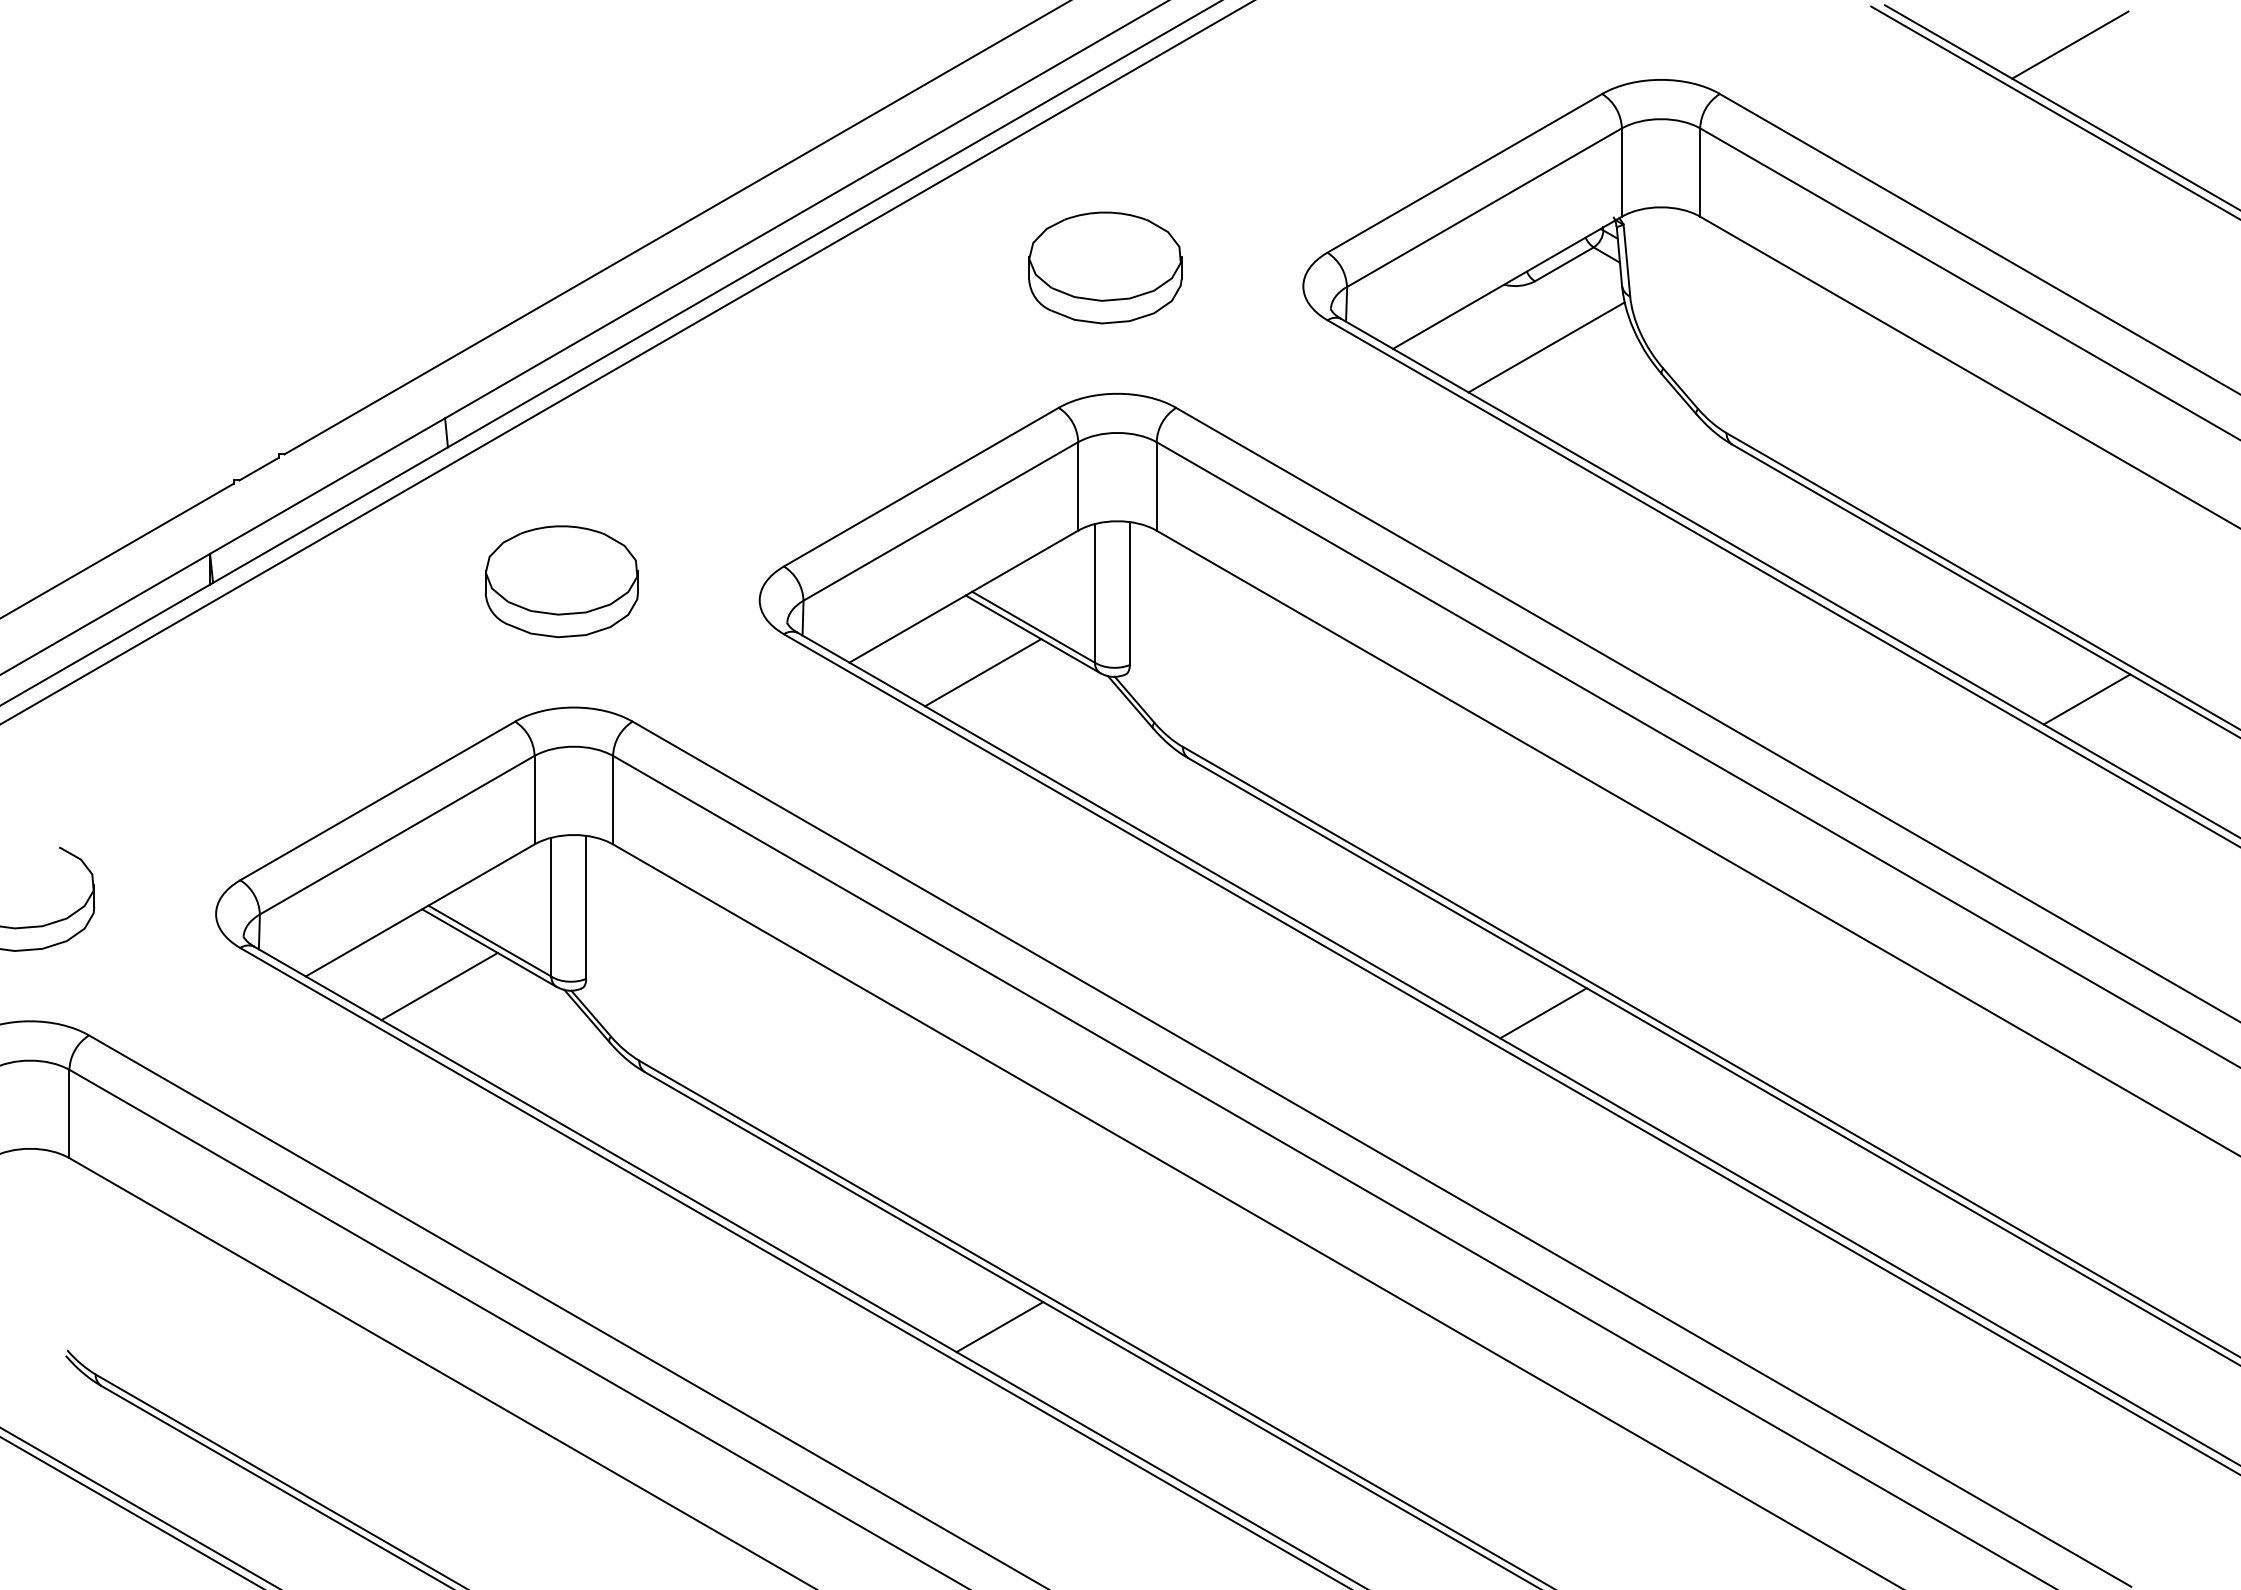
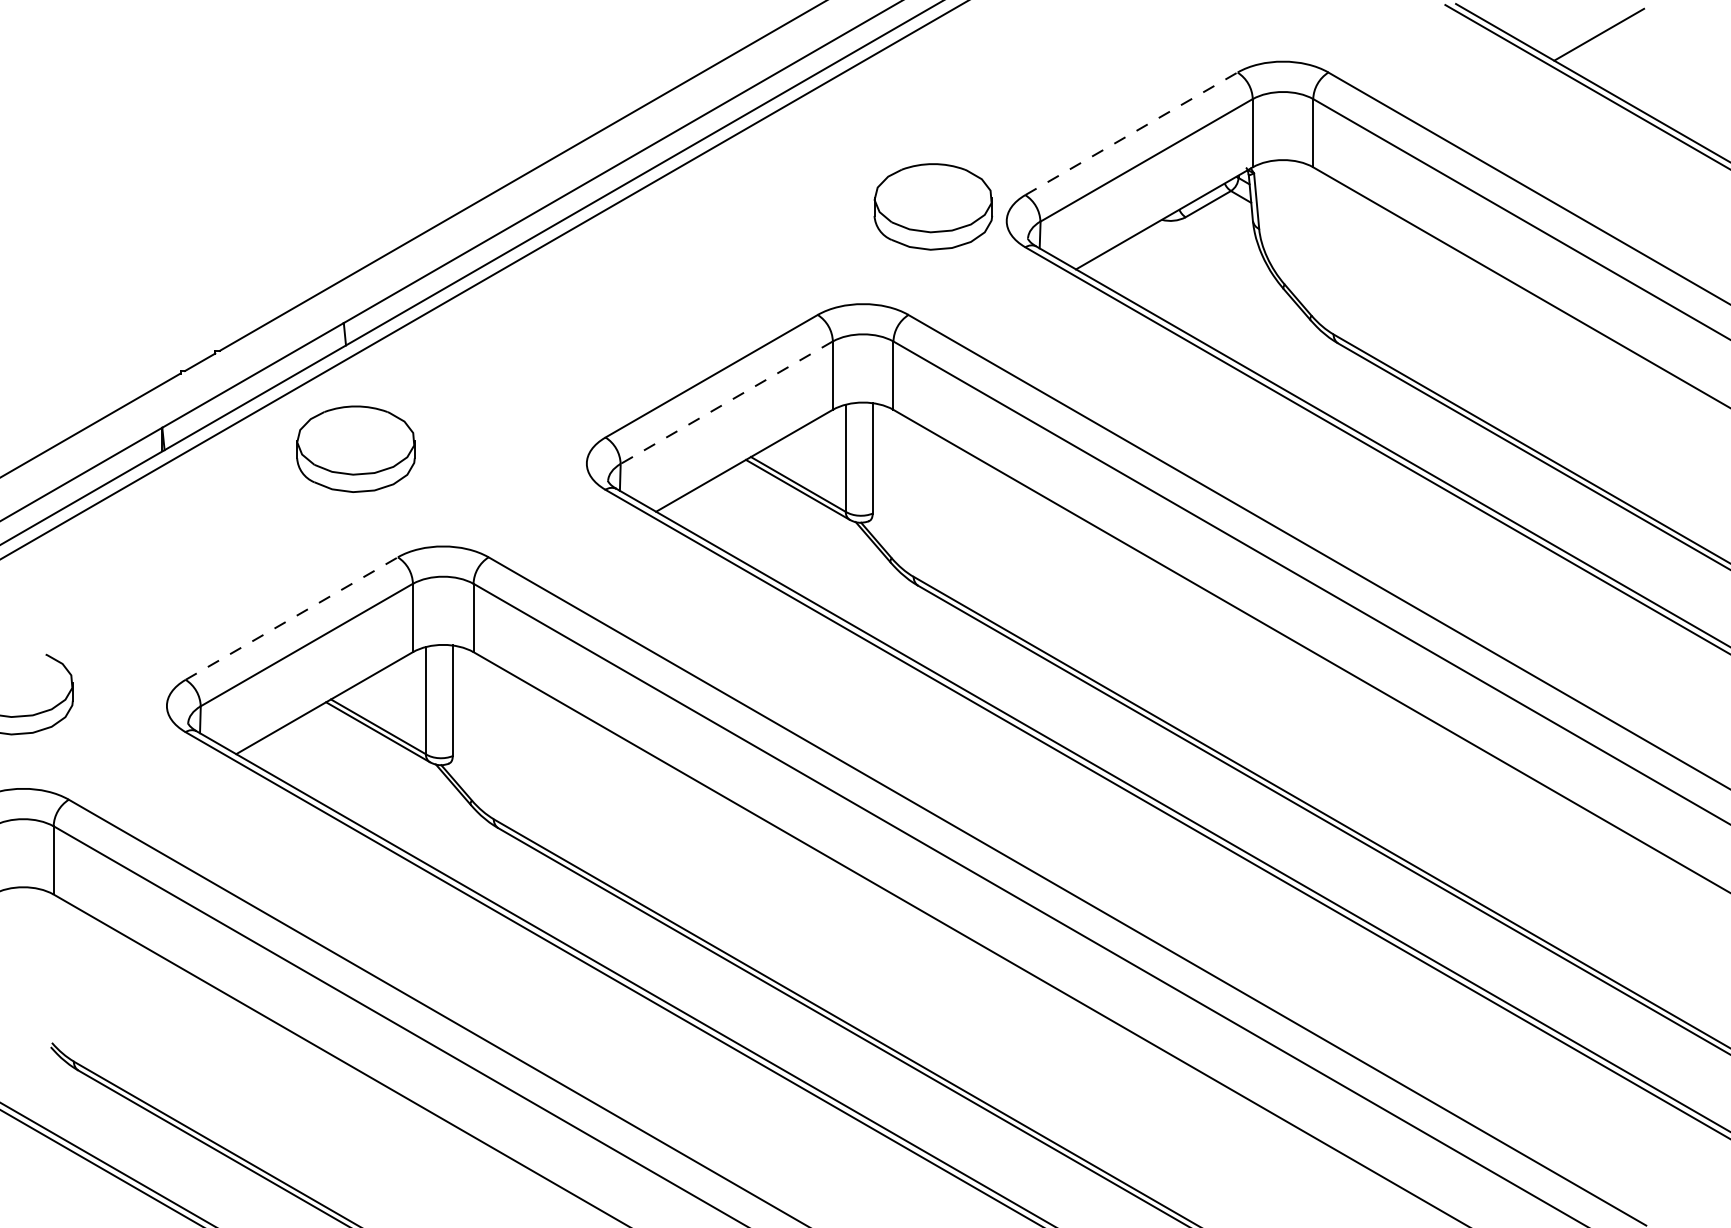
line: (1464, 173) -> (1131, 133), solid -> dashed
part: (1105, 267) -> (933, 206), moved
line: (1546, 347) -> (1194, 268), removed
line: (940, 521) -> (726, 402), solid -> dashed
part: (561, 581) -> (355, 449), moved
line: (982, 672) -> (758, 519), removed
line: (2086, 699) -> (1611, 540), removed
line: (377, 800) -> (291, 618), solid -> dashed
line: (439, 986) -> (339, 761), removed
line: (1543, 1013) -> (1192, 782), removed
line: (999, 1327) -> (772, 1025), removed

